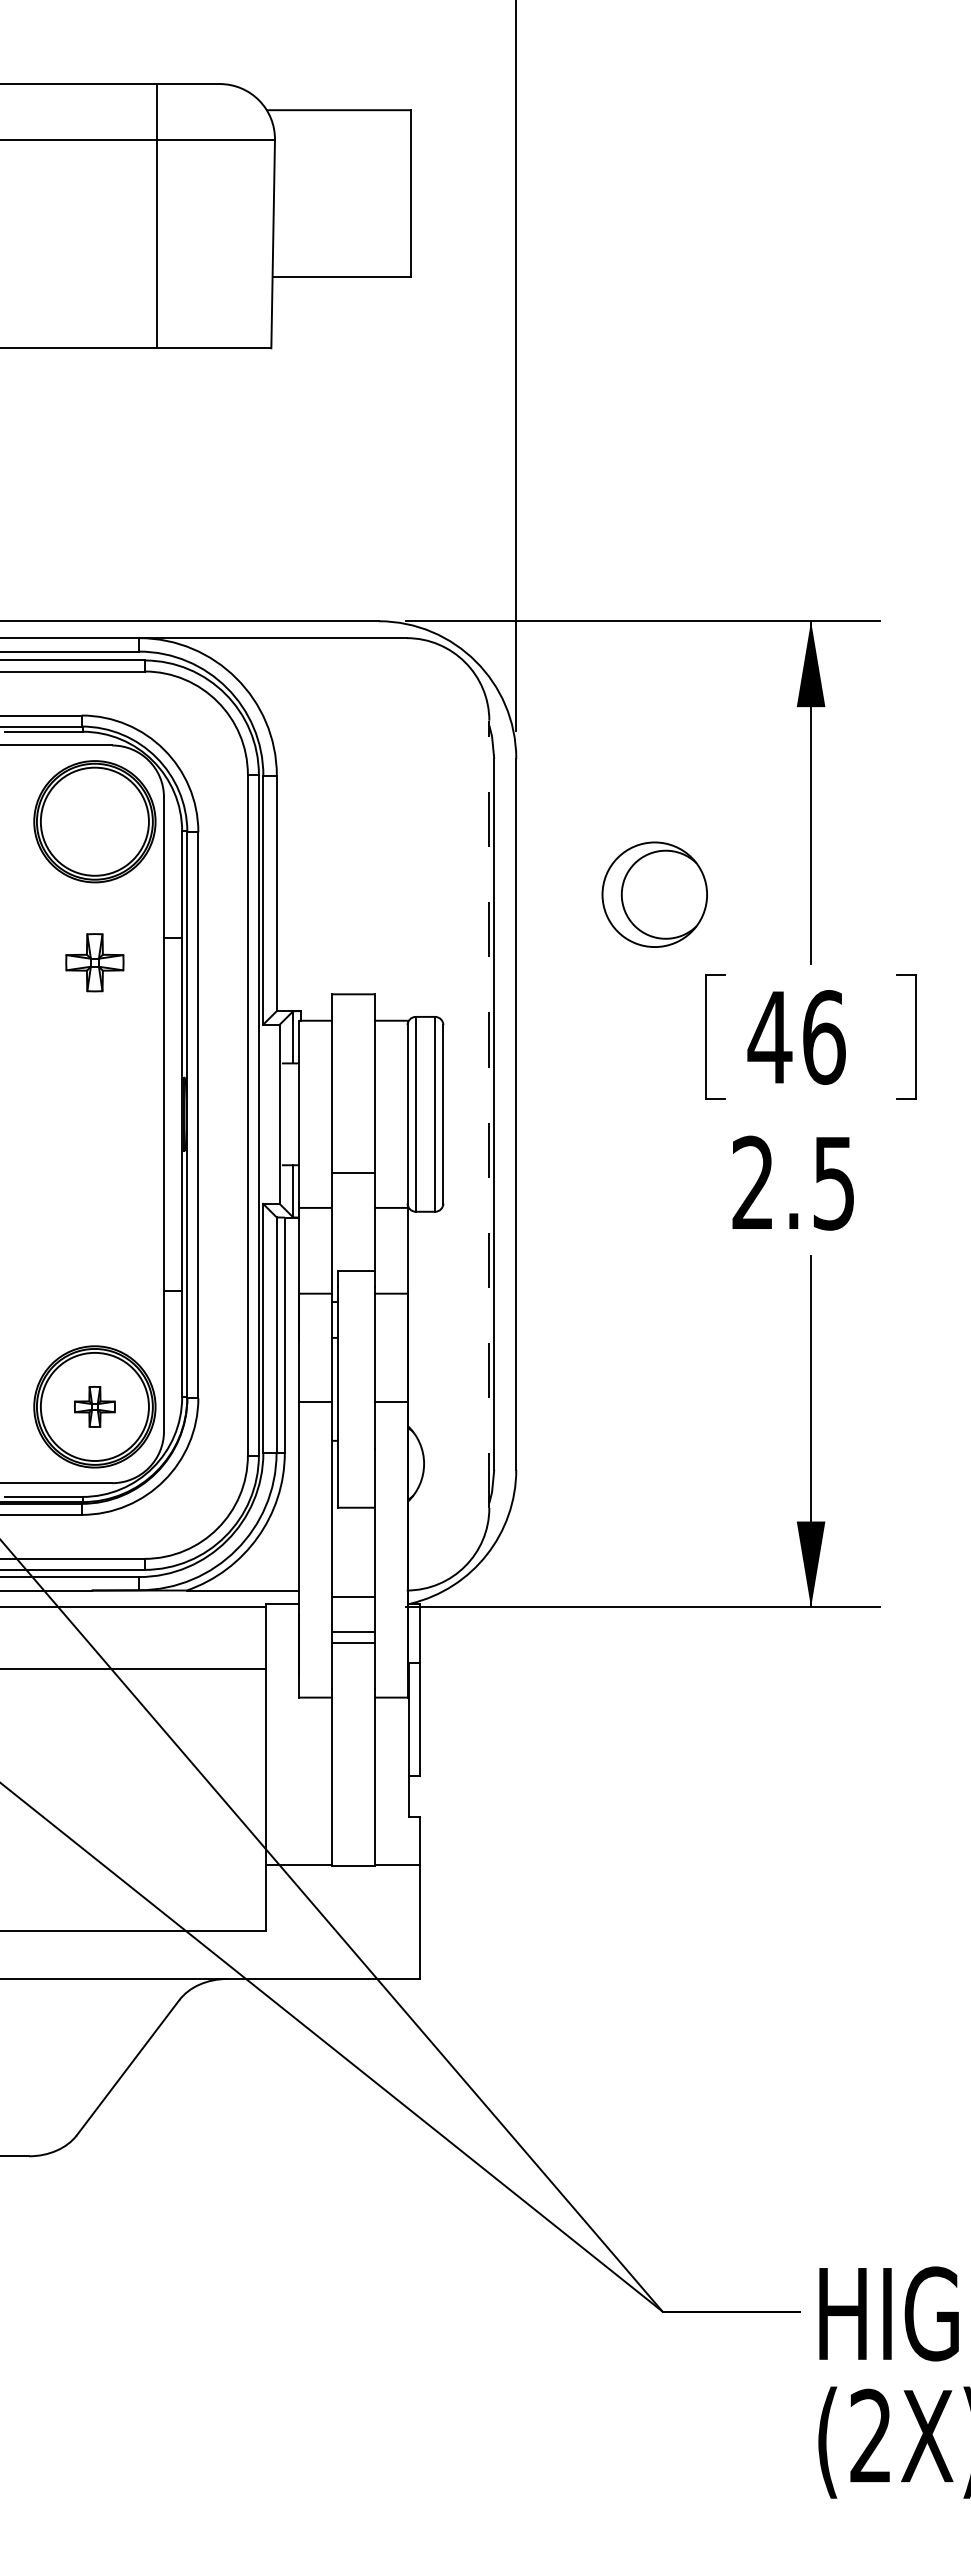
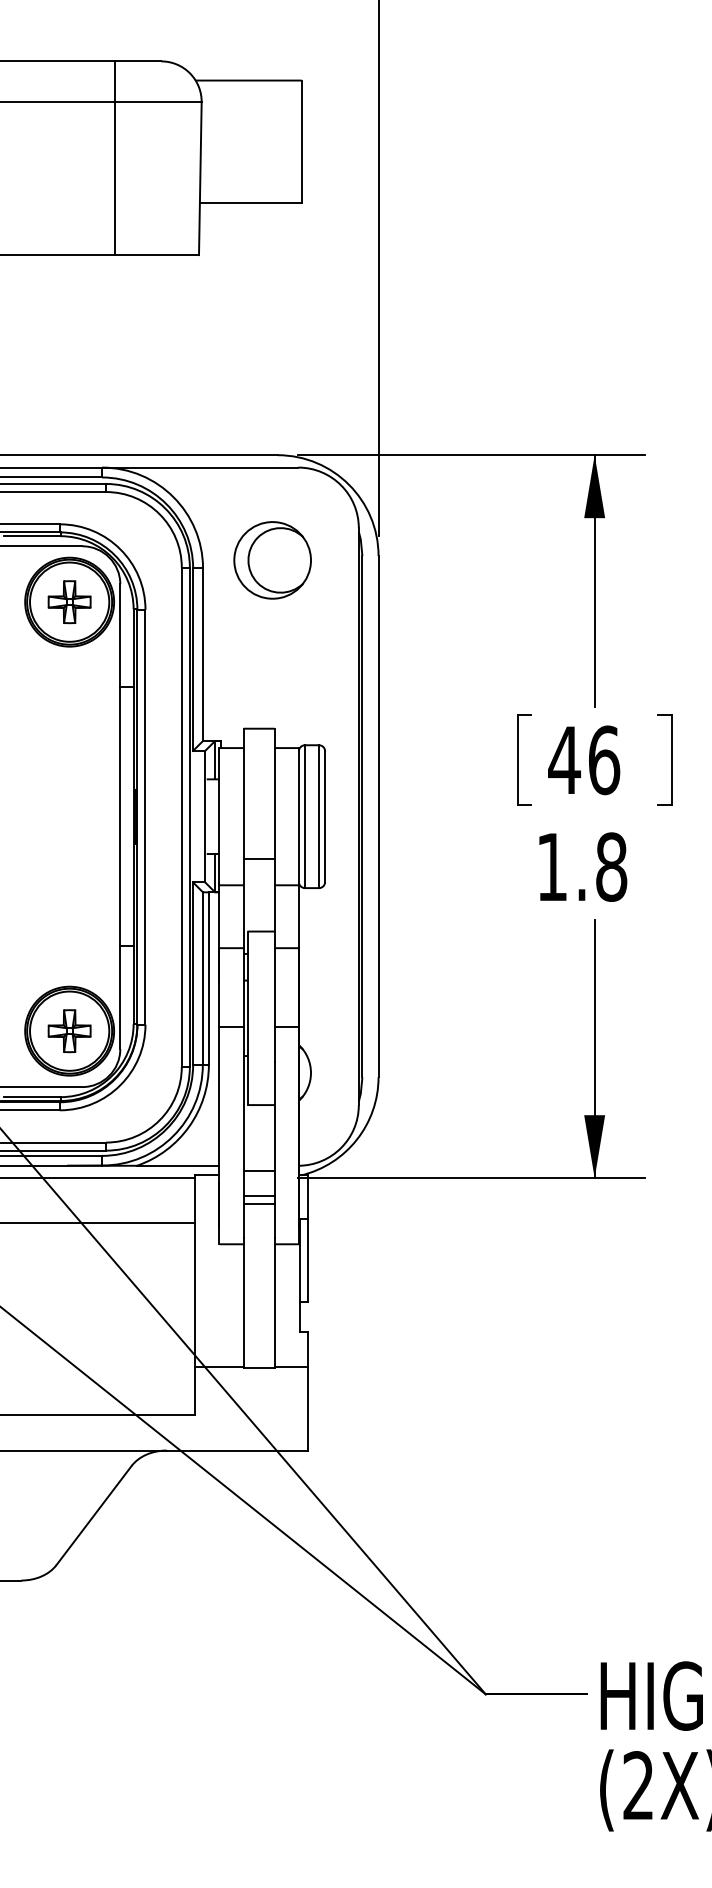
part: (654, 894) -> (272, 560), moved
part: (94, 962) -> (69, 602), moved
line: (489, 1114) -> (358, 816), dashed -> solid
text: (793, 1182) -> (581, 866), 2.5 -> 1.8
part: (94, 1406) -> (69, 1030), size x1.43

